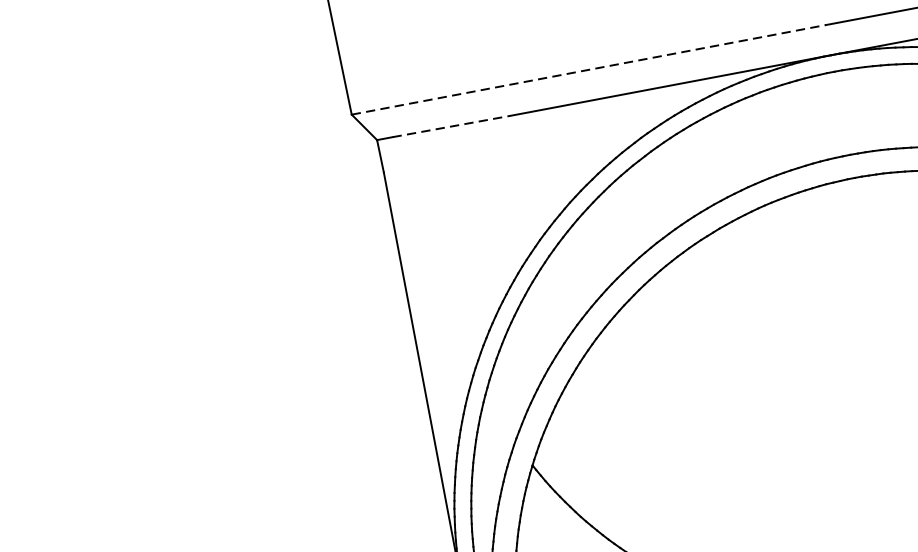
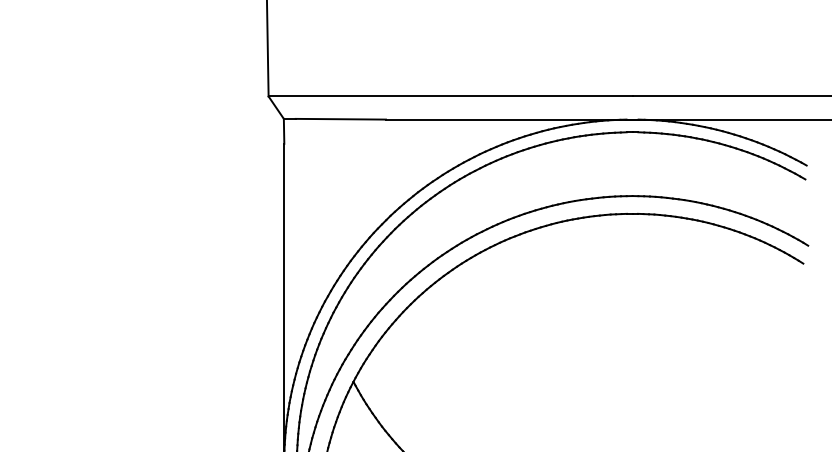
line: (588, 69) -> (450, 96), dashed -> solid
line: (452, 126) -> (341, 119), dashed -> solid

